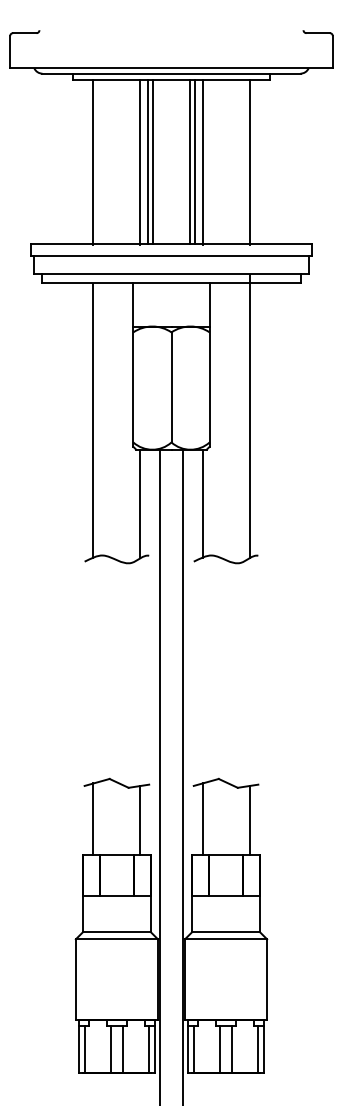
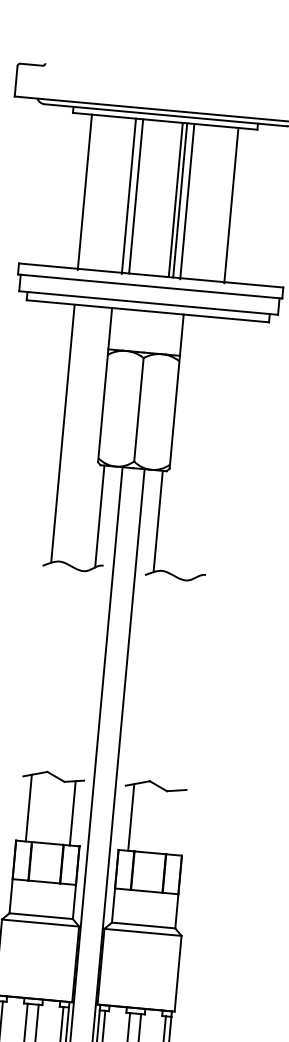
line: (152, 162) -> (140, 197), removed
line: (249, 416) -> (209, 443), removed
line: (249, 820) -> (175, 822), removed

